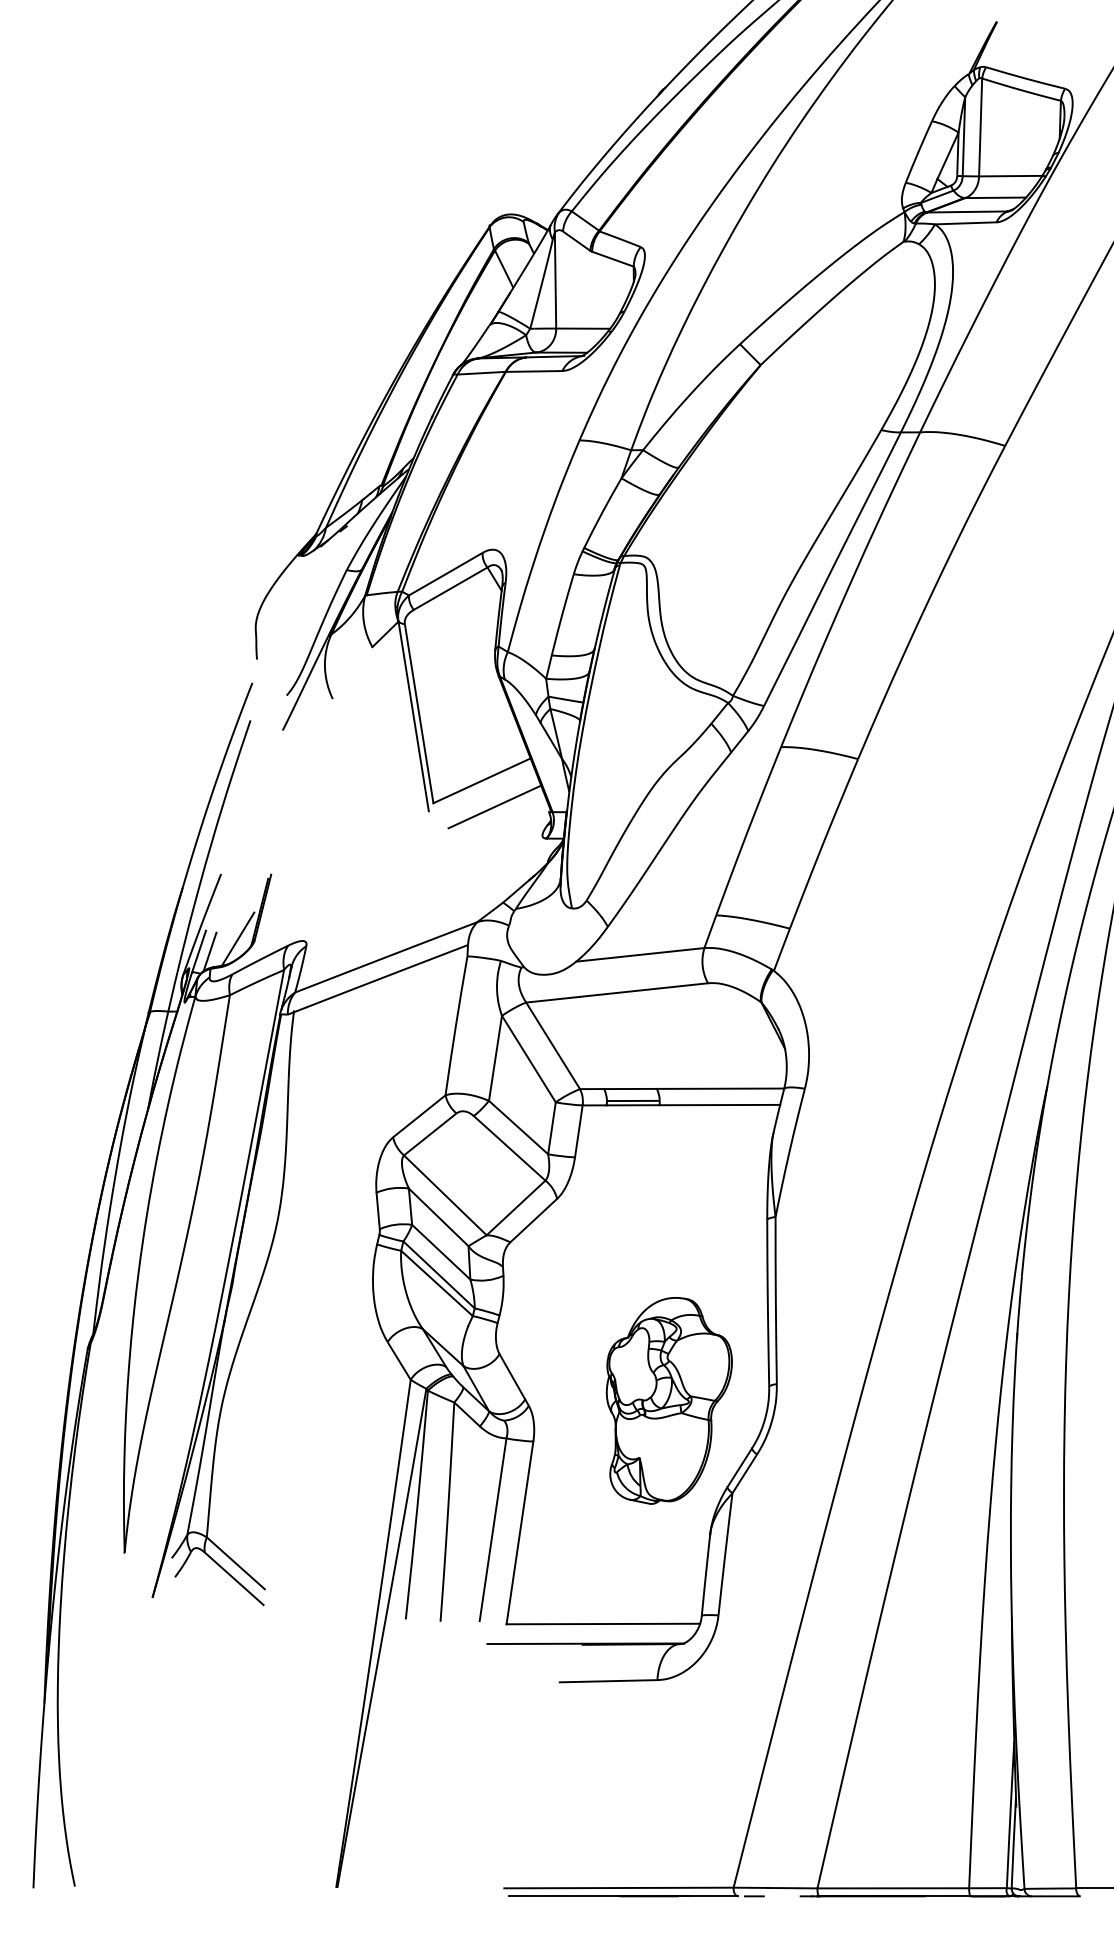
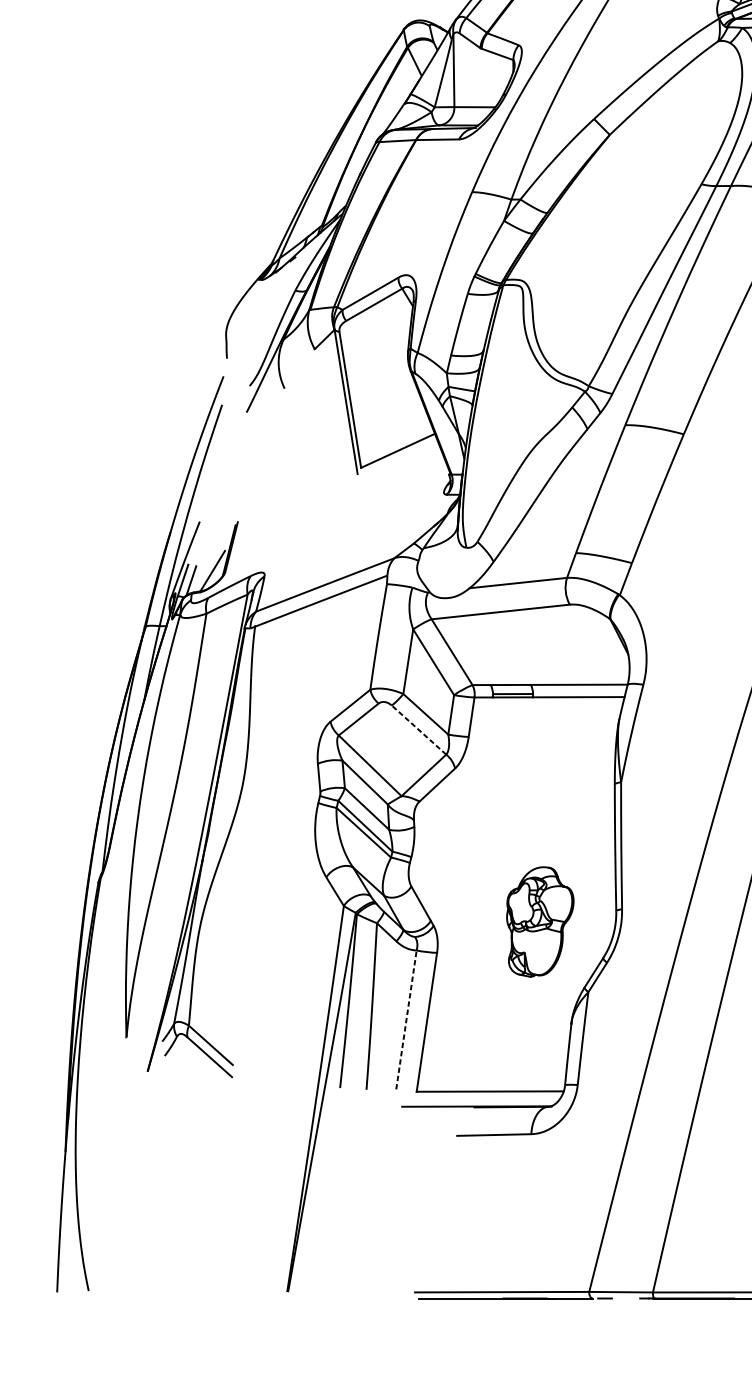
line: (494, 806) -> (407, 470), removed
line: (509, 1148) -> (418, 730), solid -> dashed
part: (668, 1400) -> (539, 921), size x0.7
line: (493, 1529) -> (406, 1019), solid -> dashed

